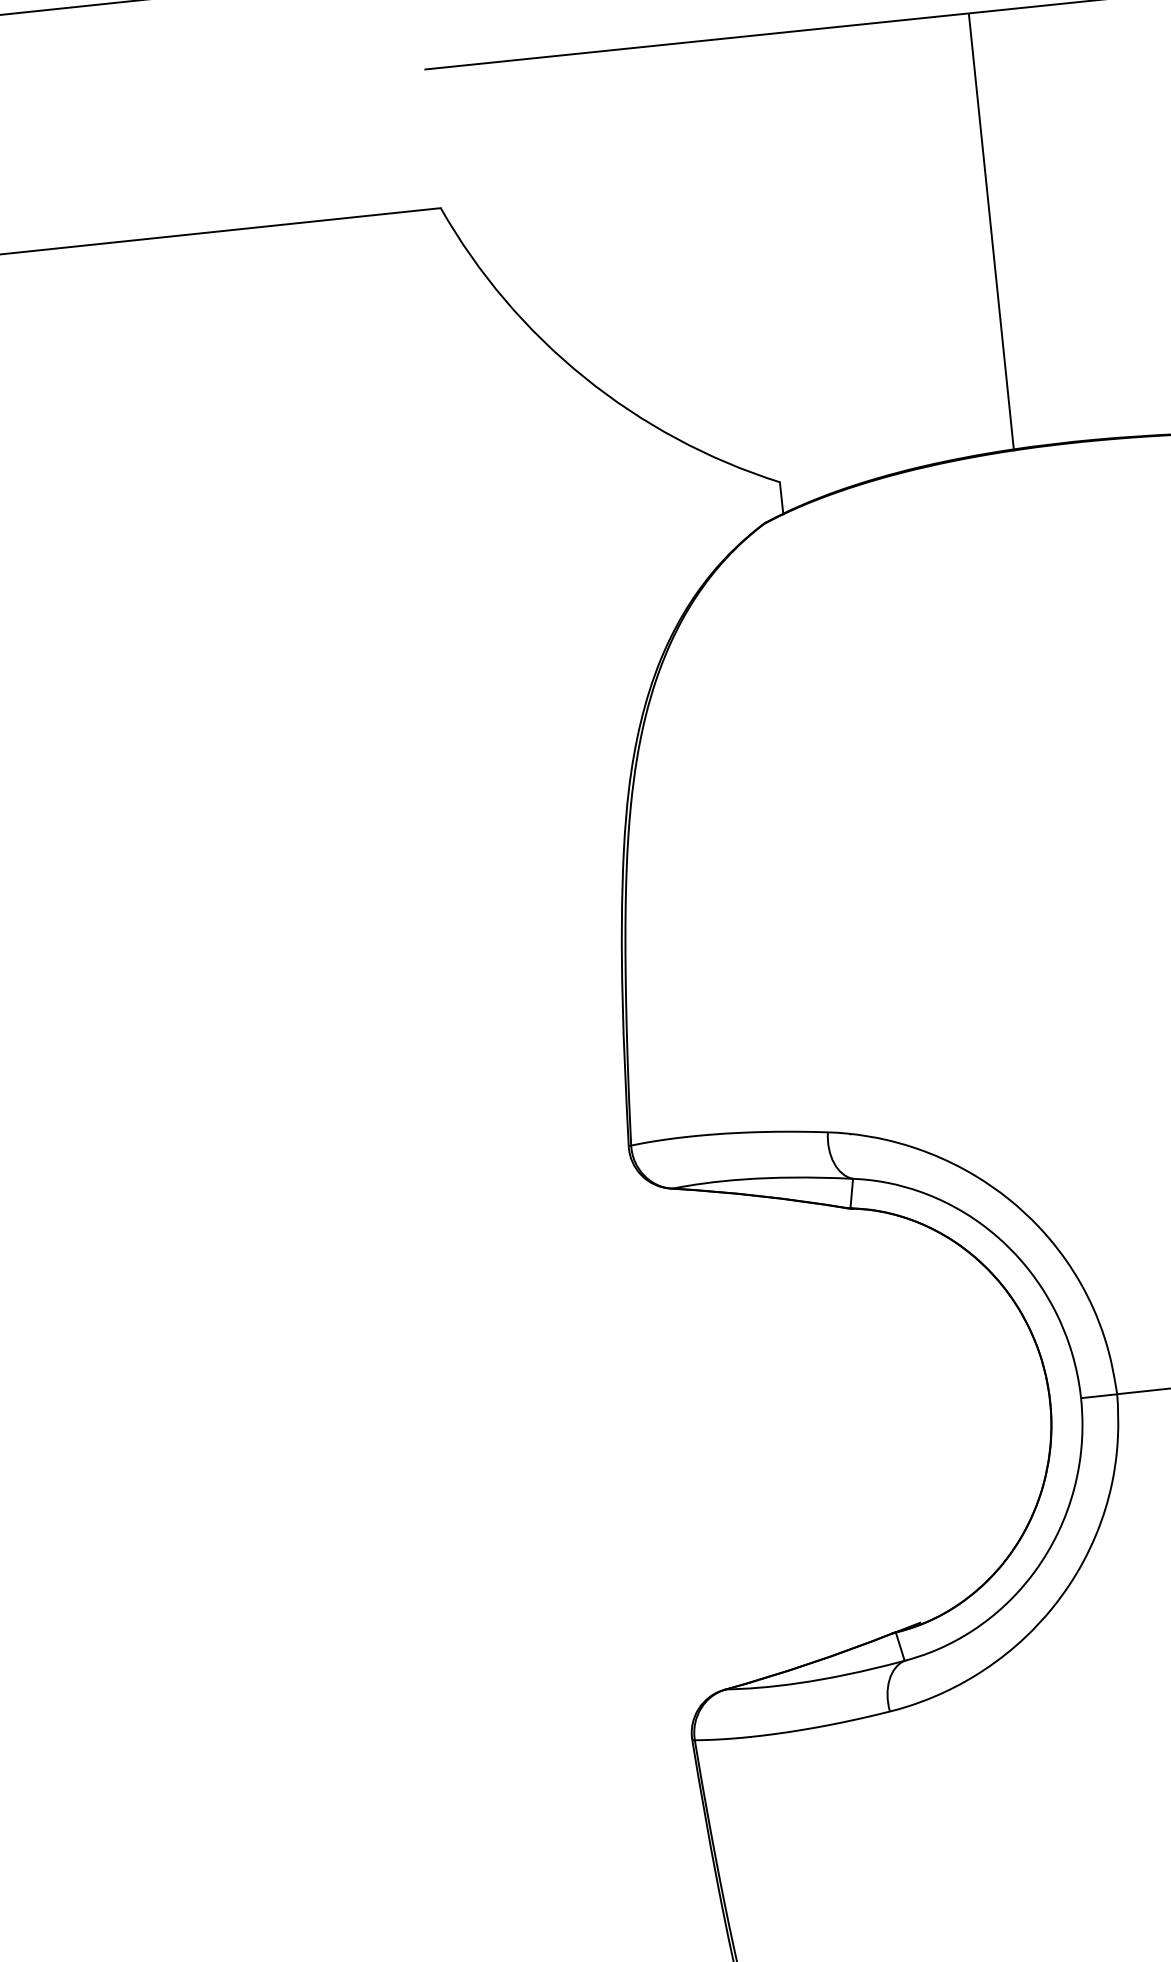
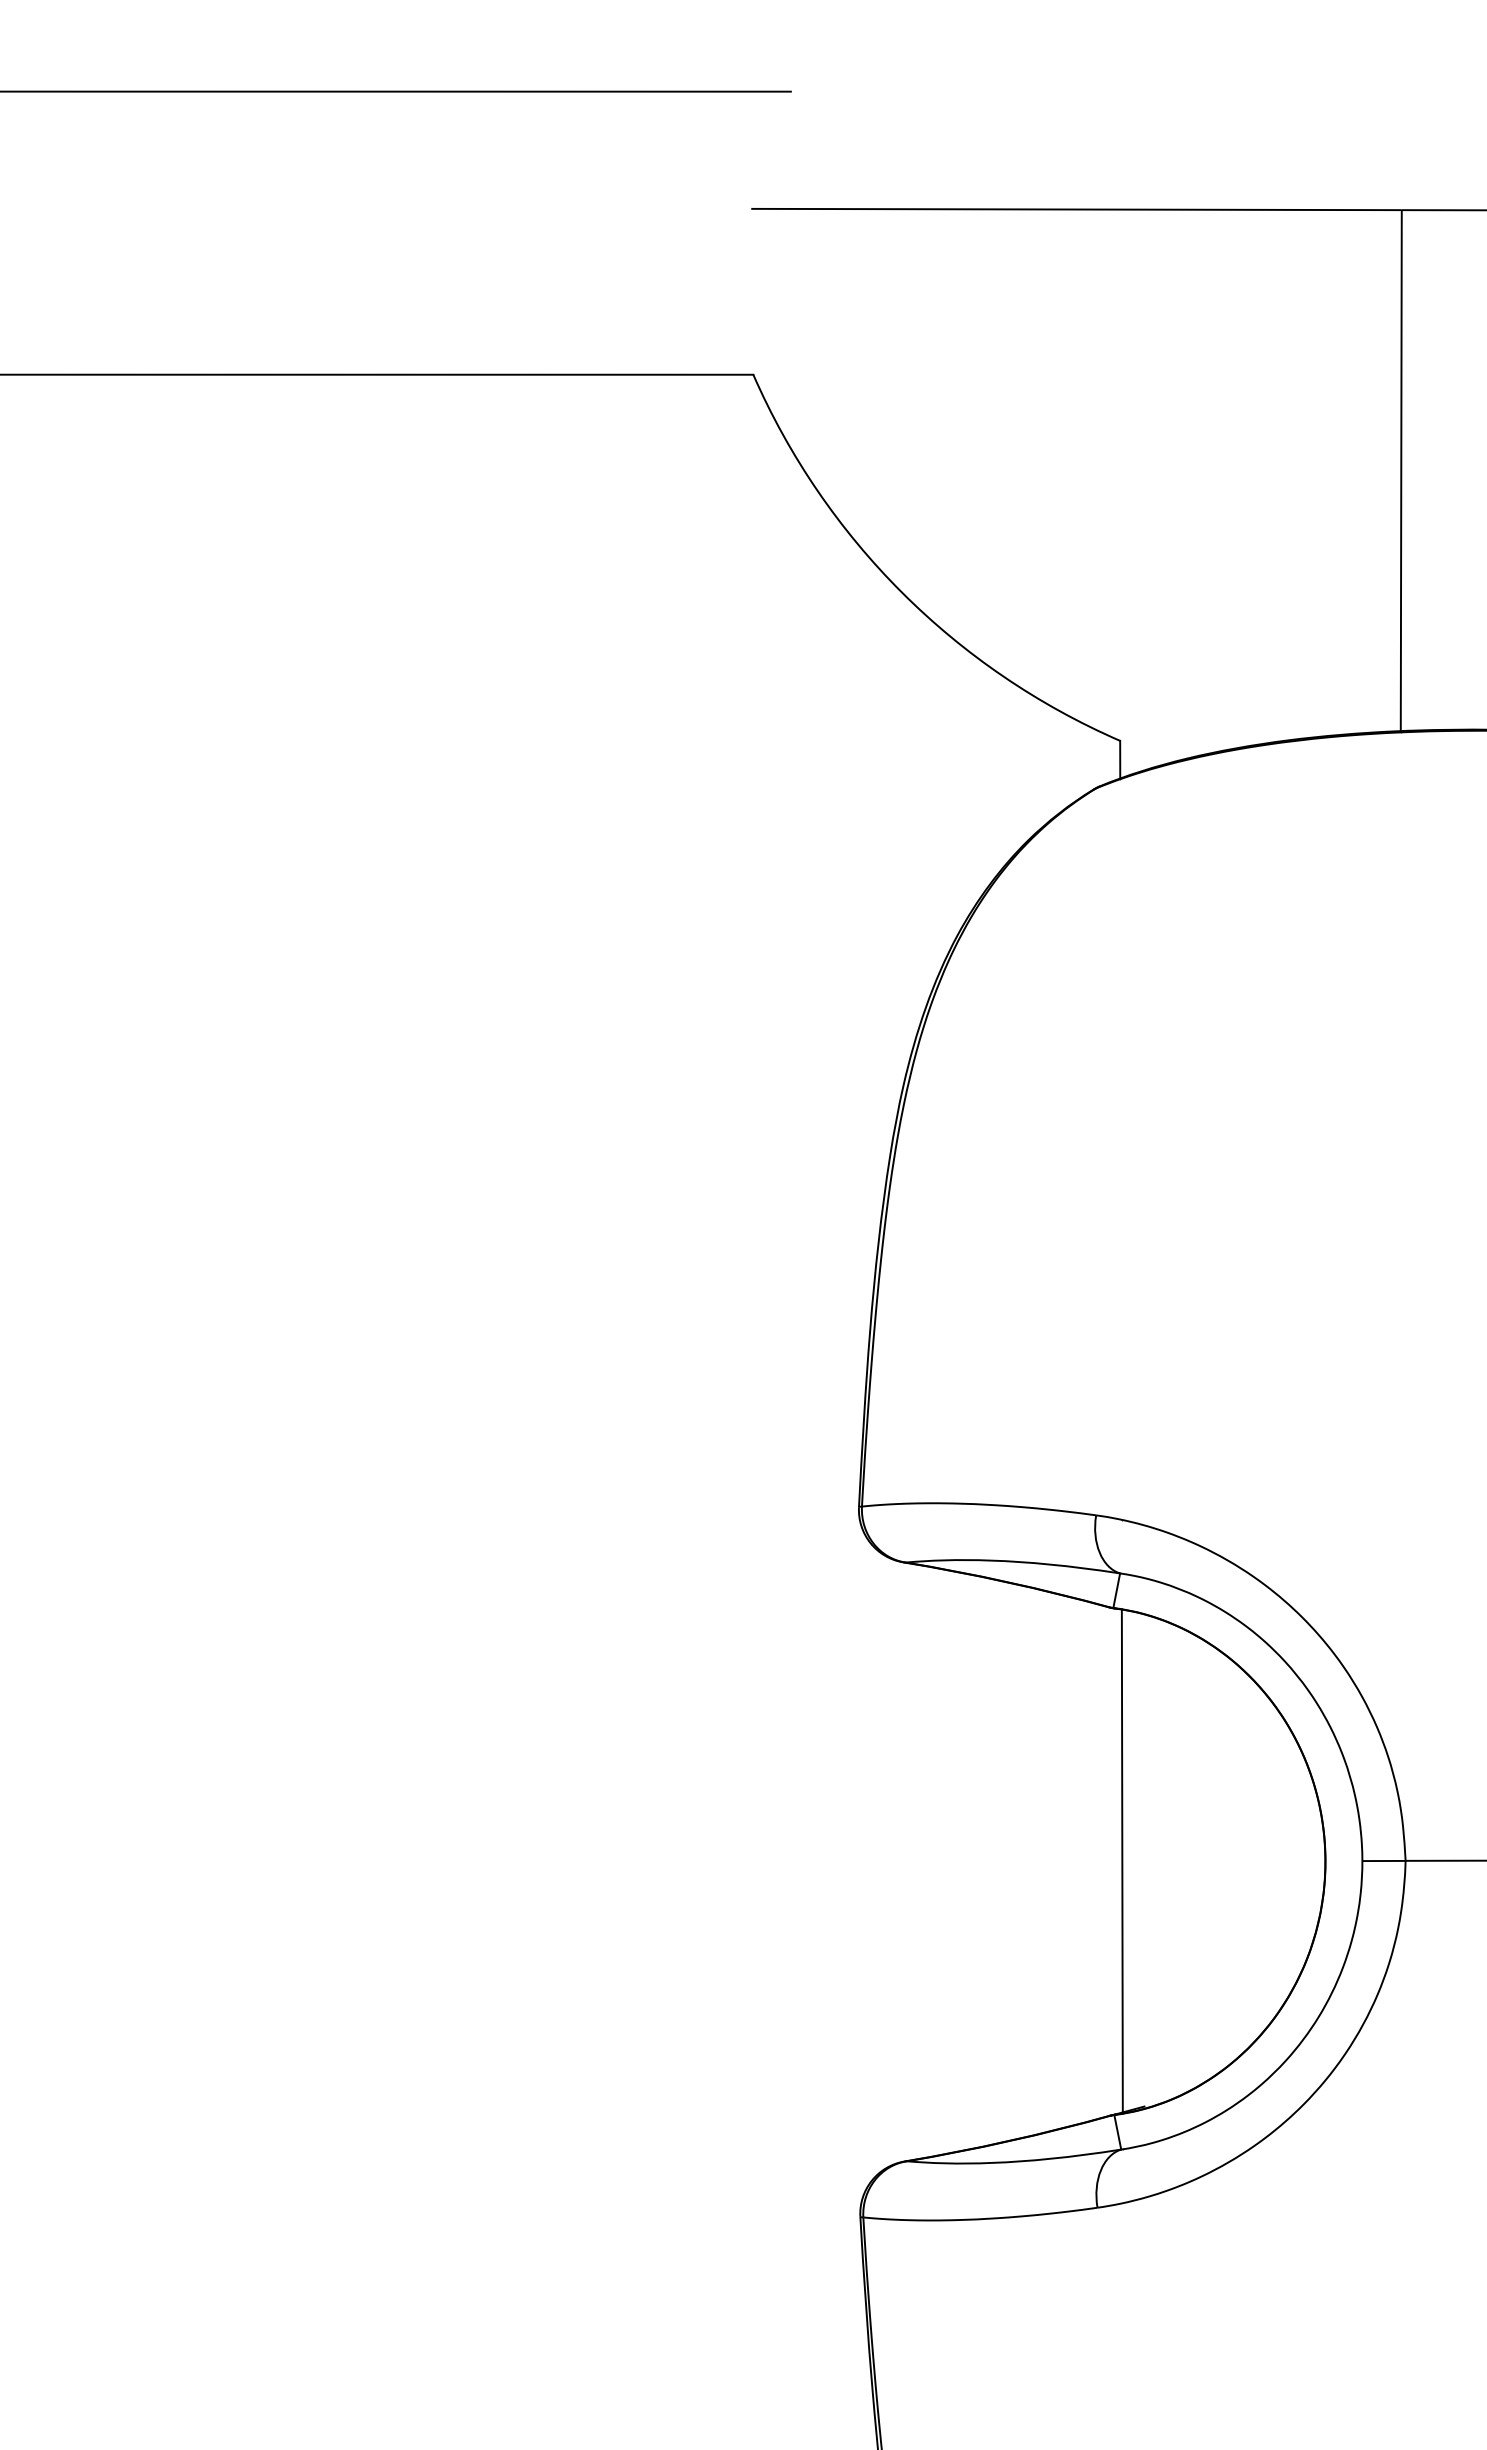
line: (879, 1419) -> (1121, 1861), added

